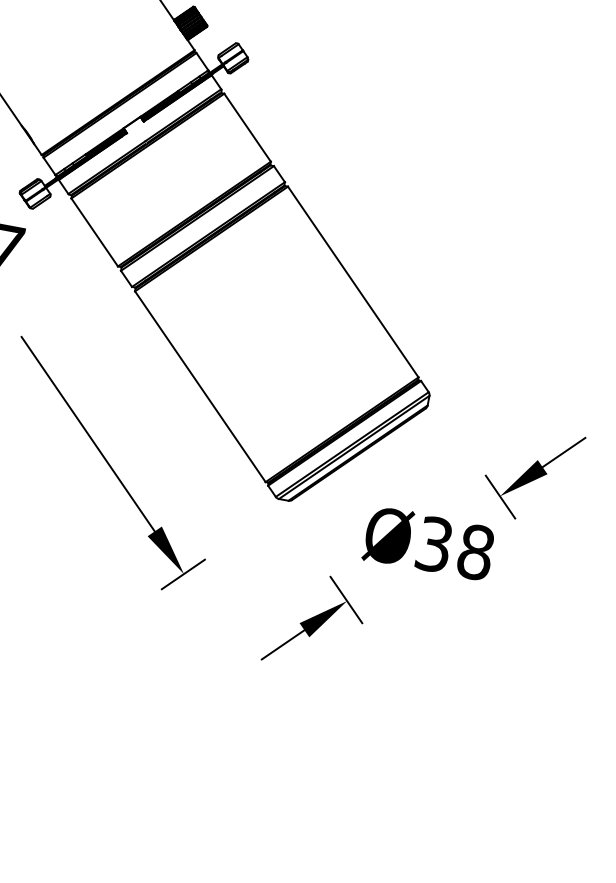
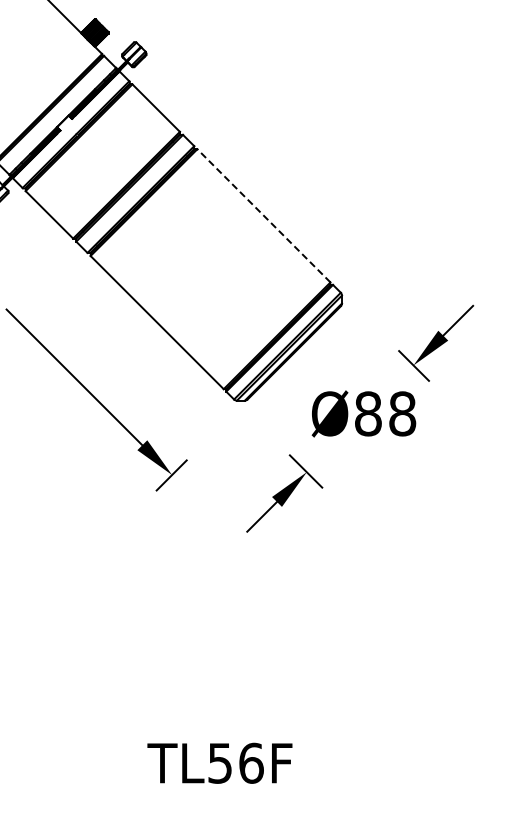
line: (352, 281) -> (263, 215), solid -> dashed
text: (434, 544) -> (368, 413), 38 -> 88

